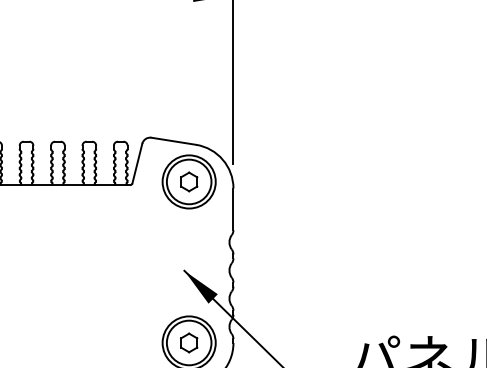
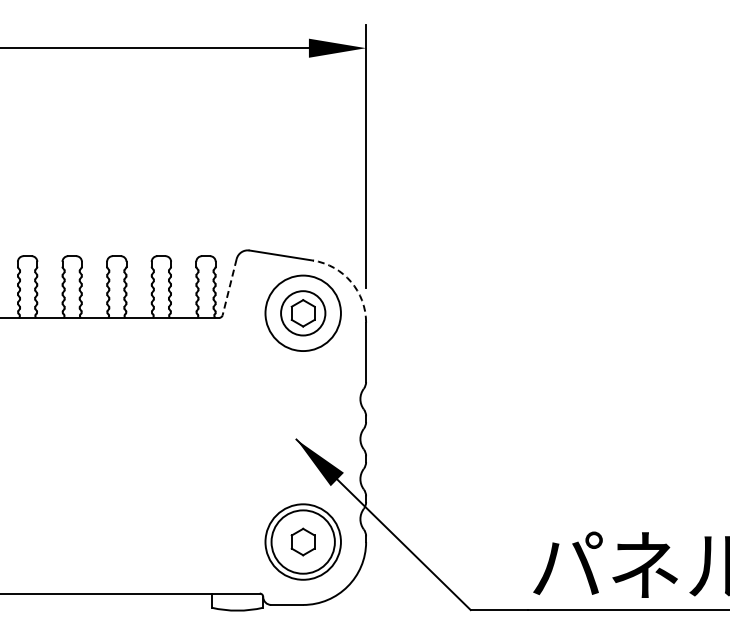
arc: (223, 159) -> (351, 281), solid -> dashed
line: (137, 163) -> (229, 287), solid -> dashed
circle: (188, 182) -> (302, 313), size x0.7

